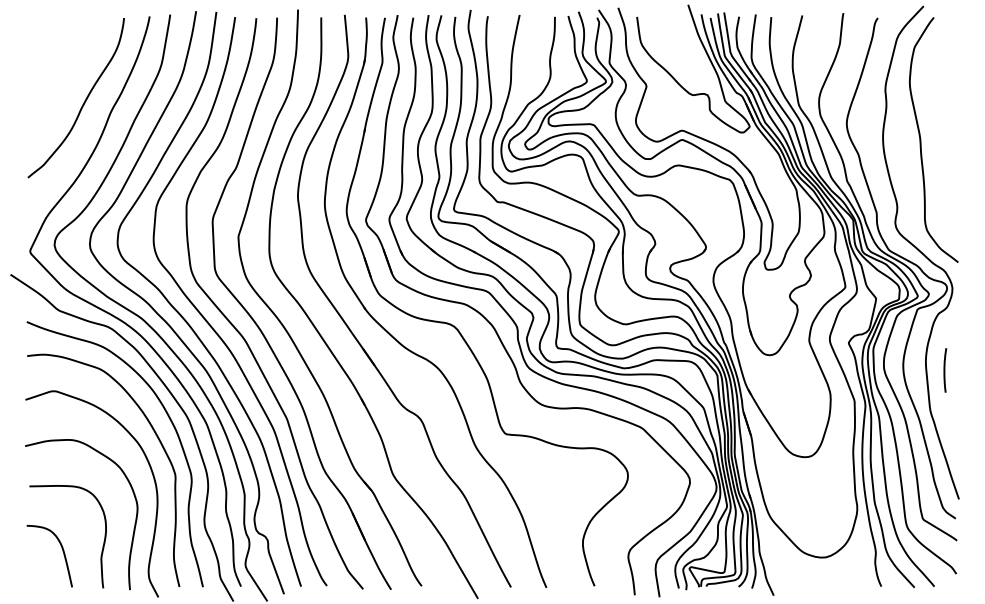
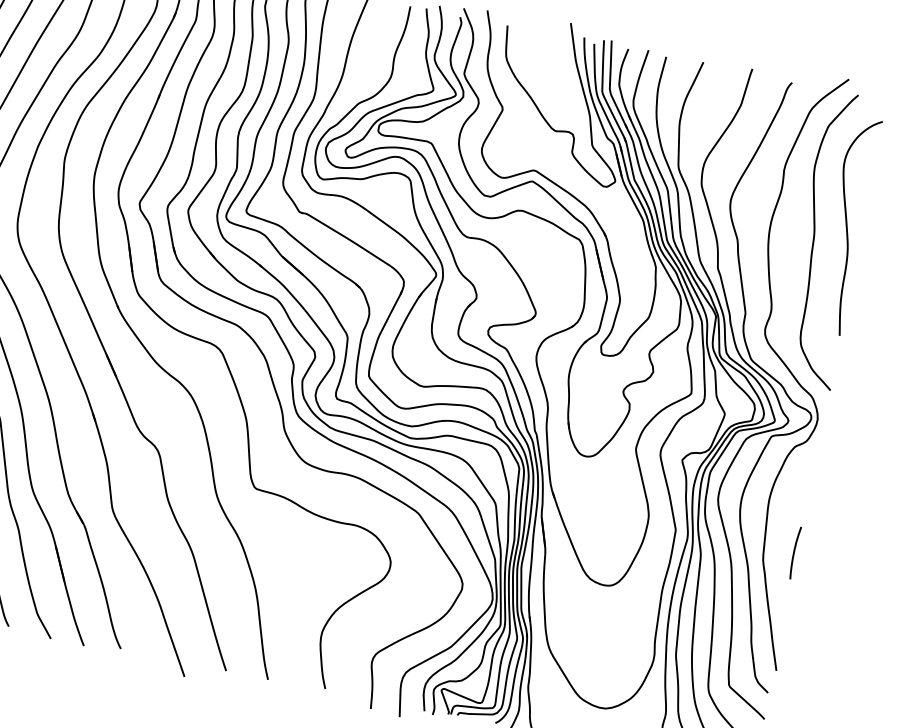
curve: (944, 125) -> (846, 225), added
curve: (945, 370) -> (795, 553), moved

